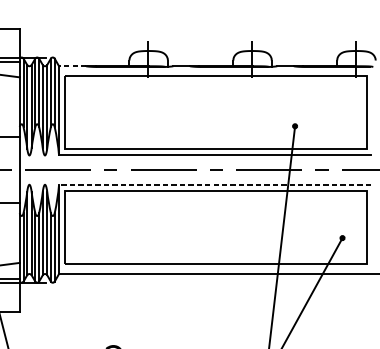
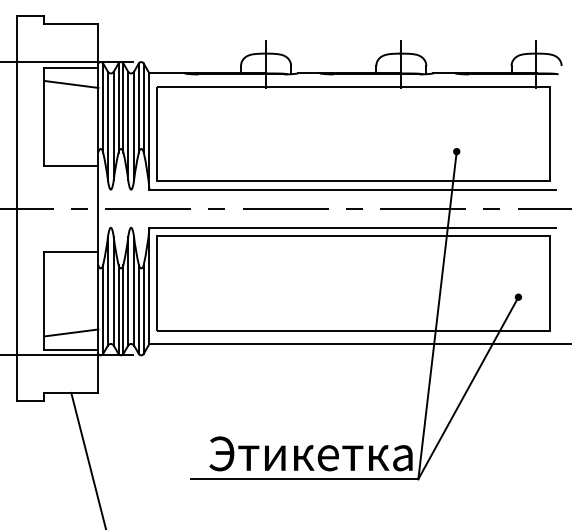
line: (72, 66) -> (167, 73), dashed -> solid
line: (214, 184) -> (351, 227), dashed -> solid

